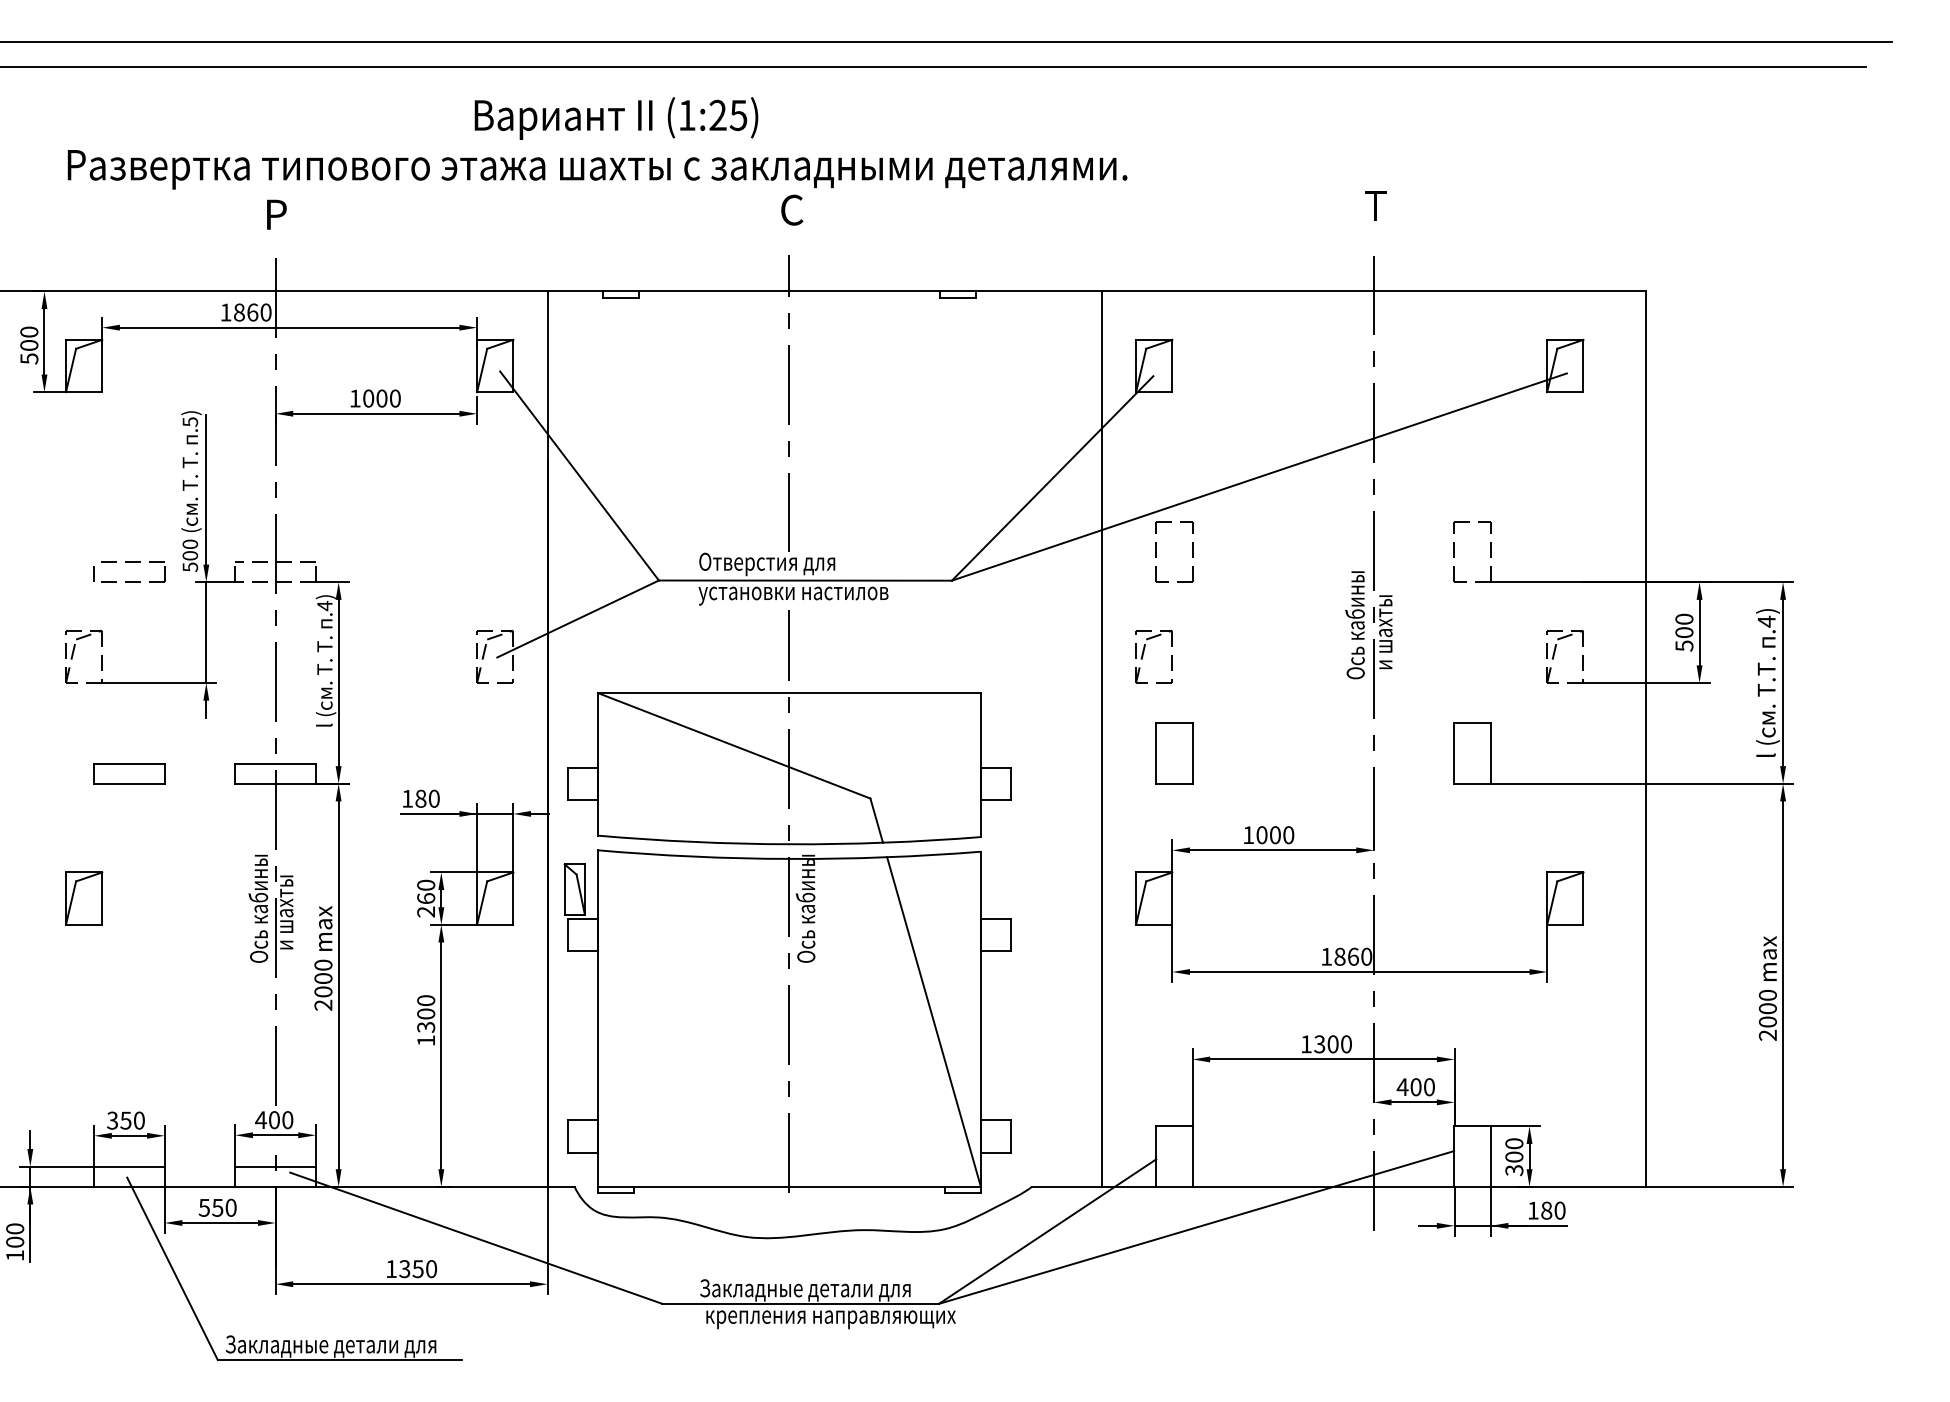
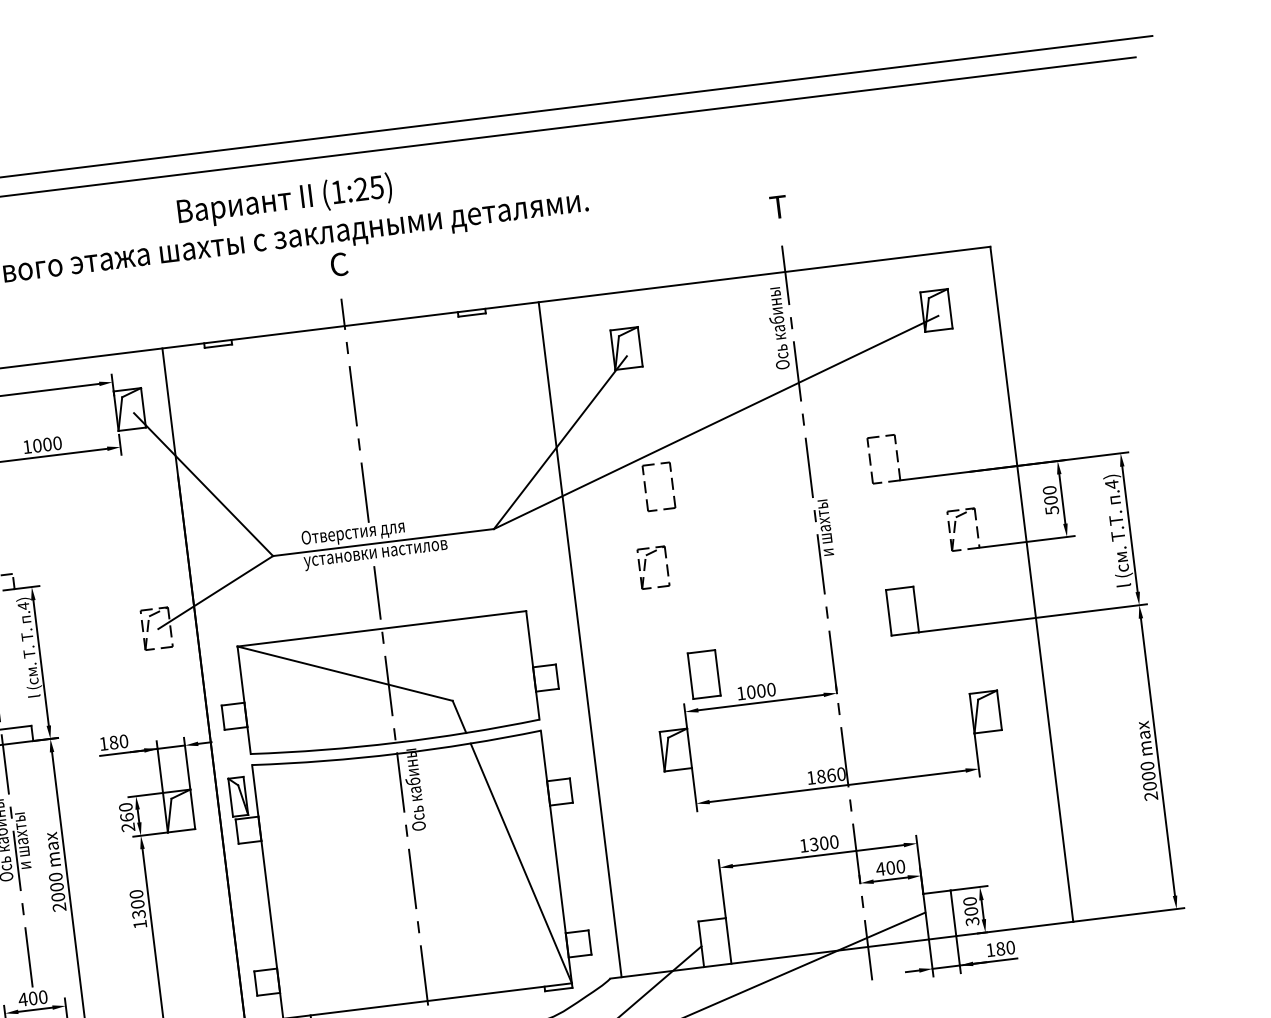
text: (616, 118) -> (285, 201), moved
text: (1354, 625) -> (777, 328), moved
line: (1101, 738) -> (579, 639), moved
part: (1174, 753) -> (704, 674), moved

